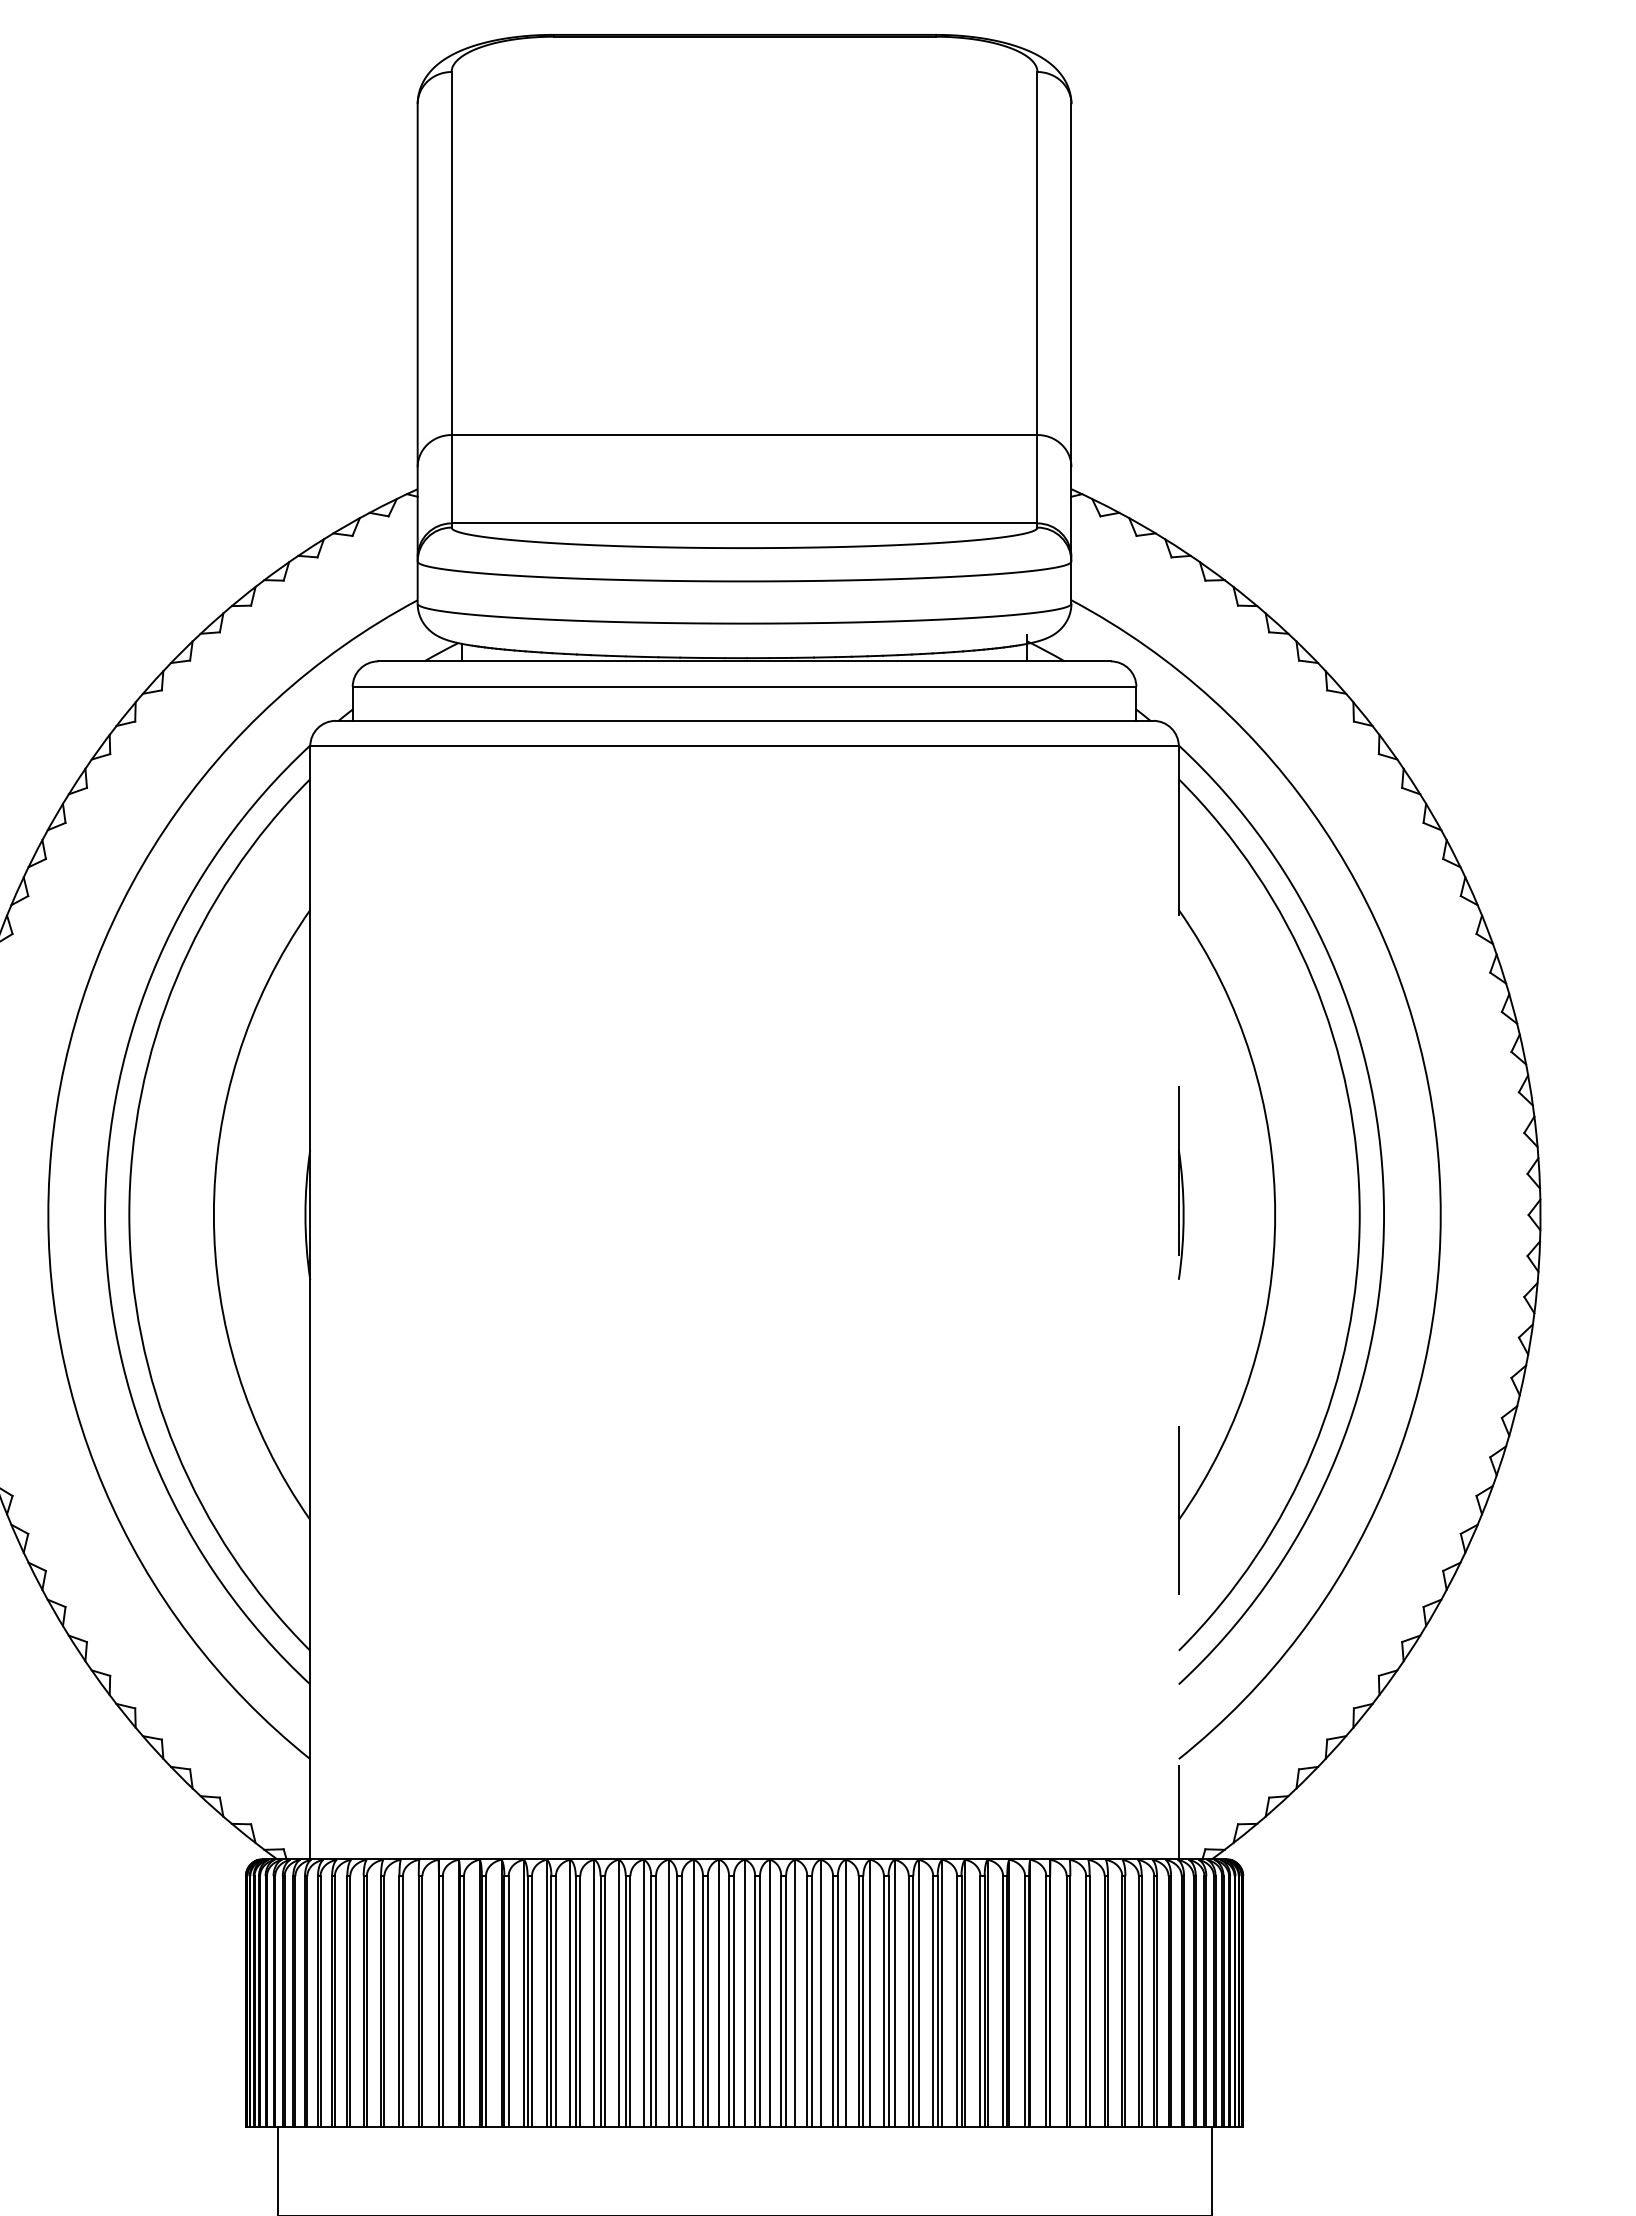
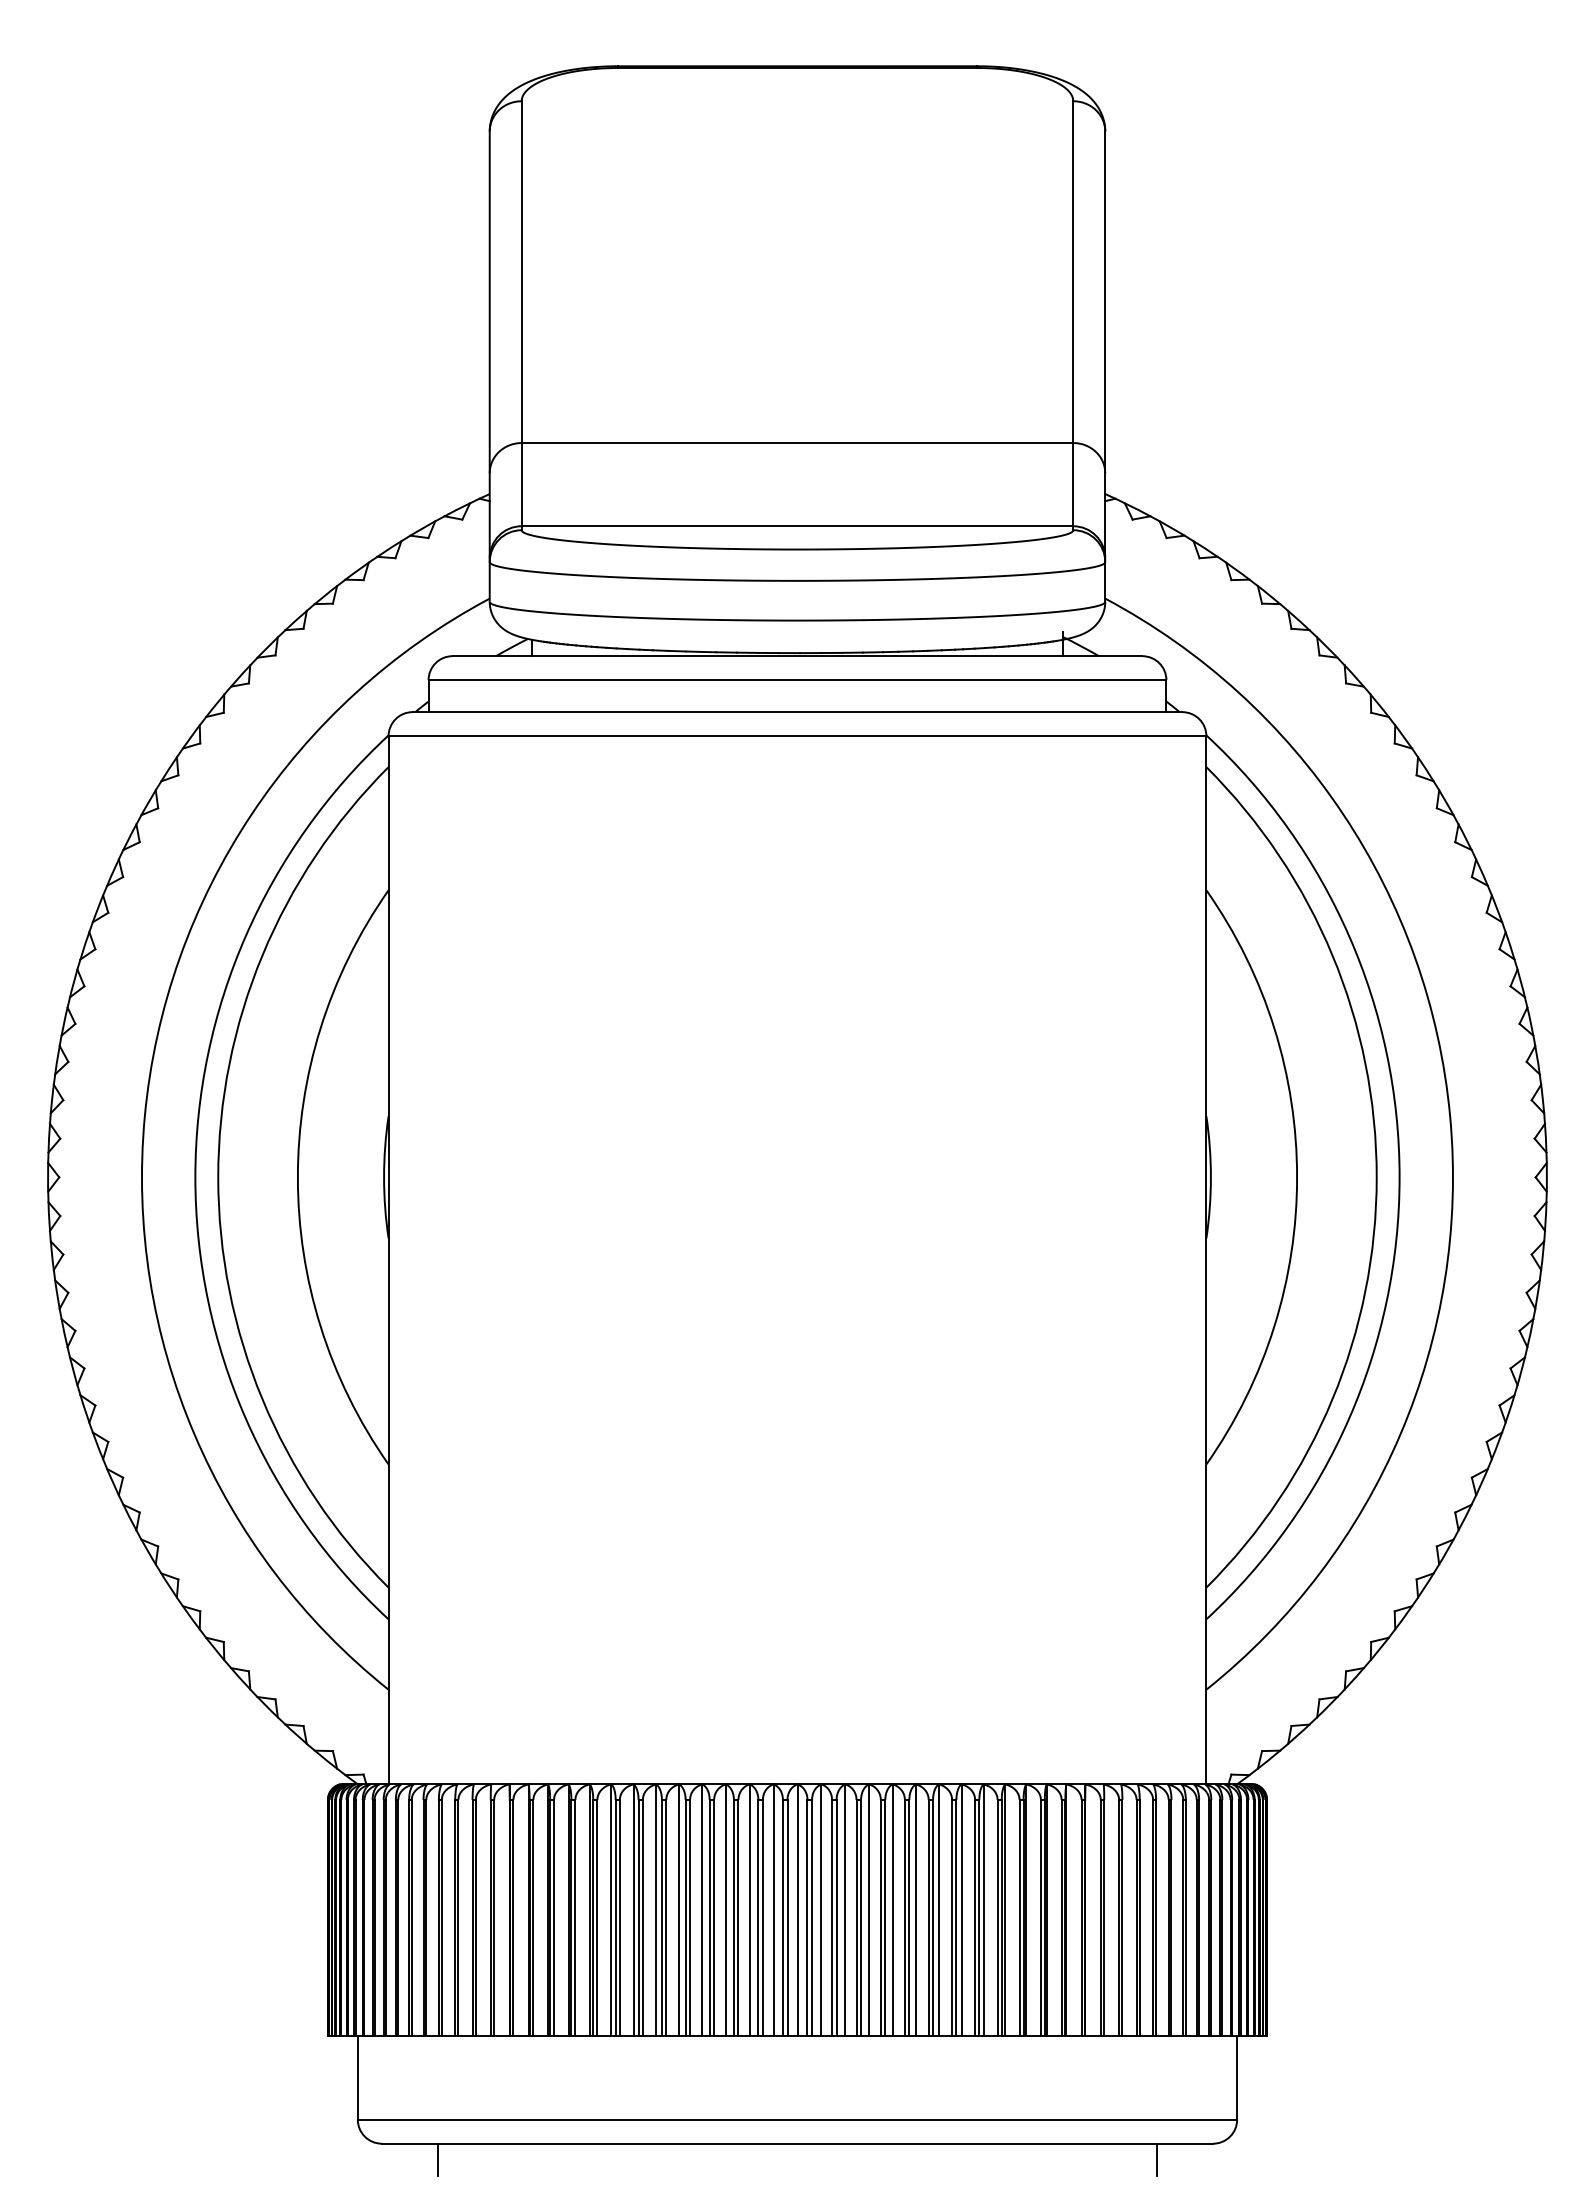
line: (1178, 1303) -> (1206, 1260), dashed -> solid

